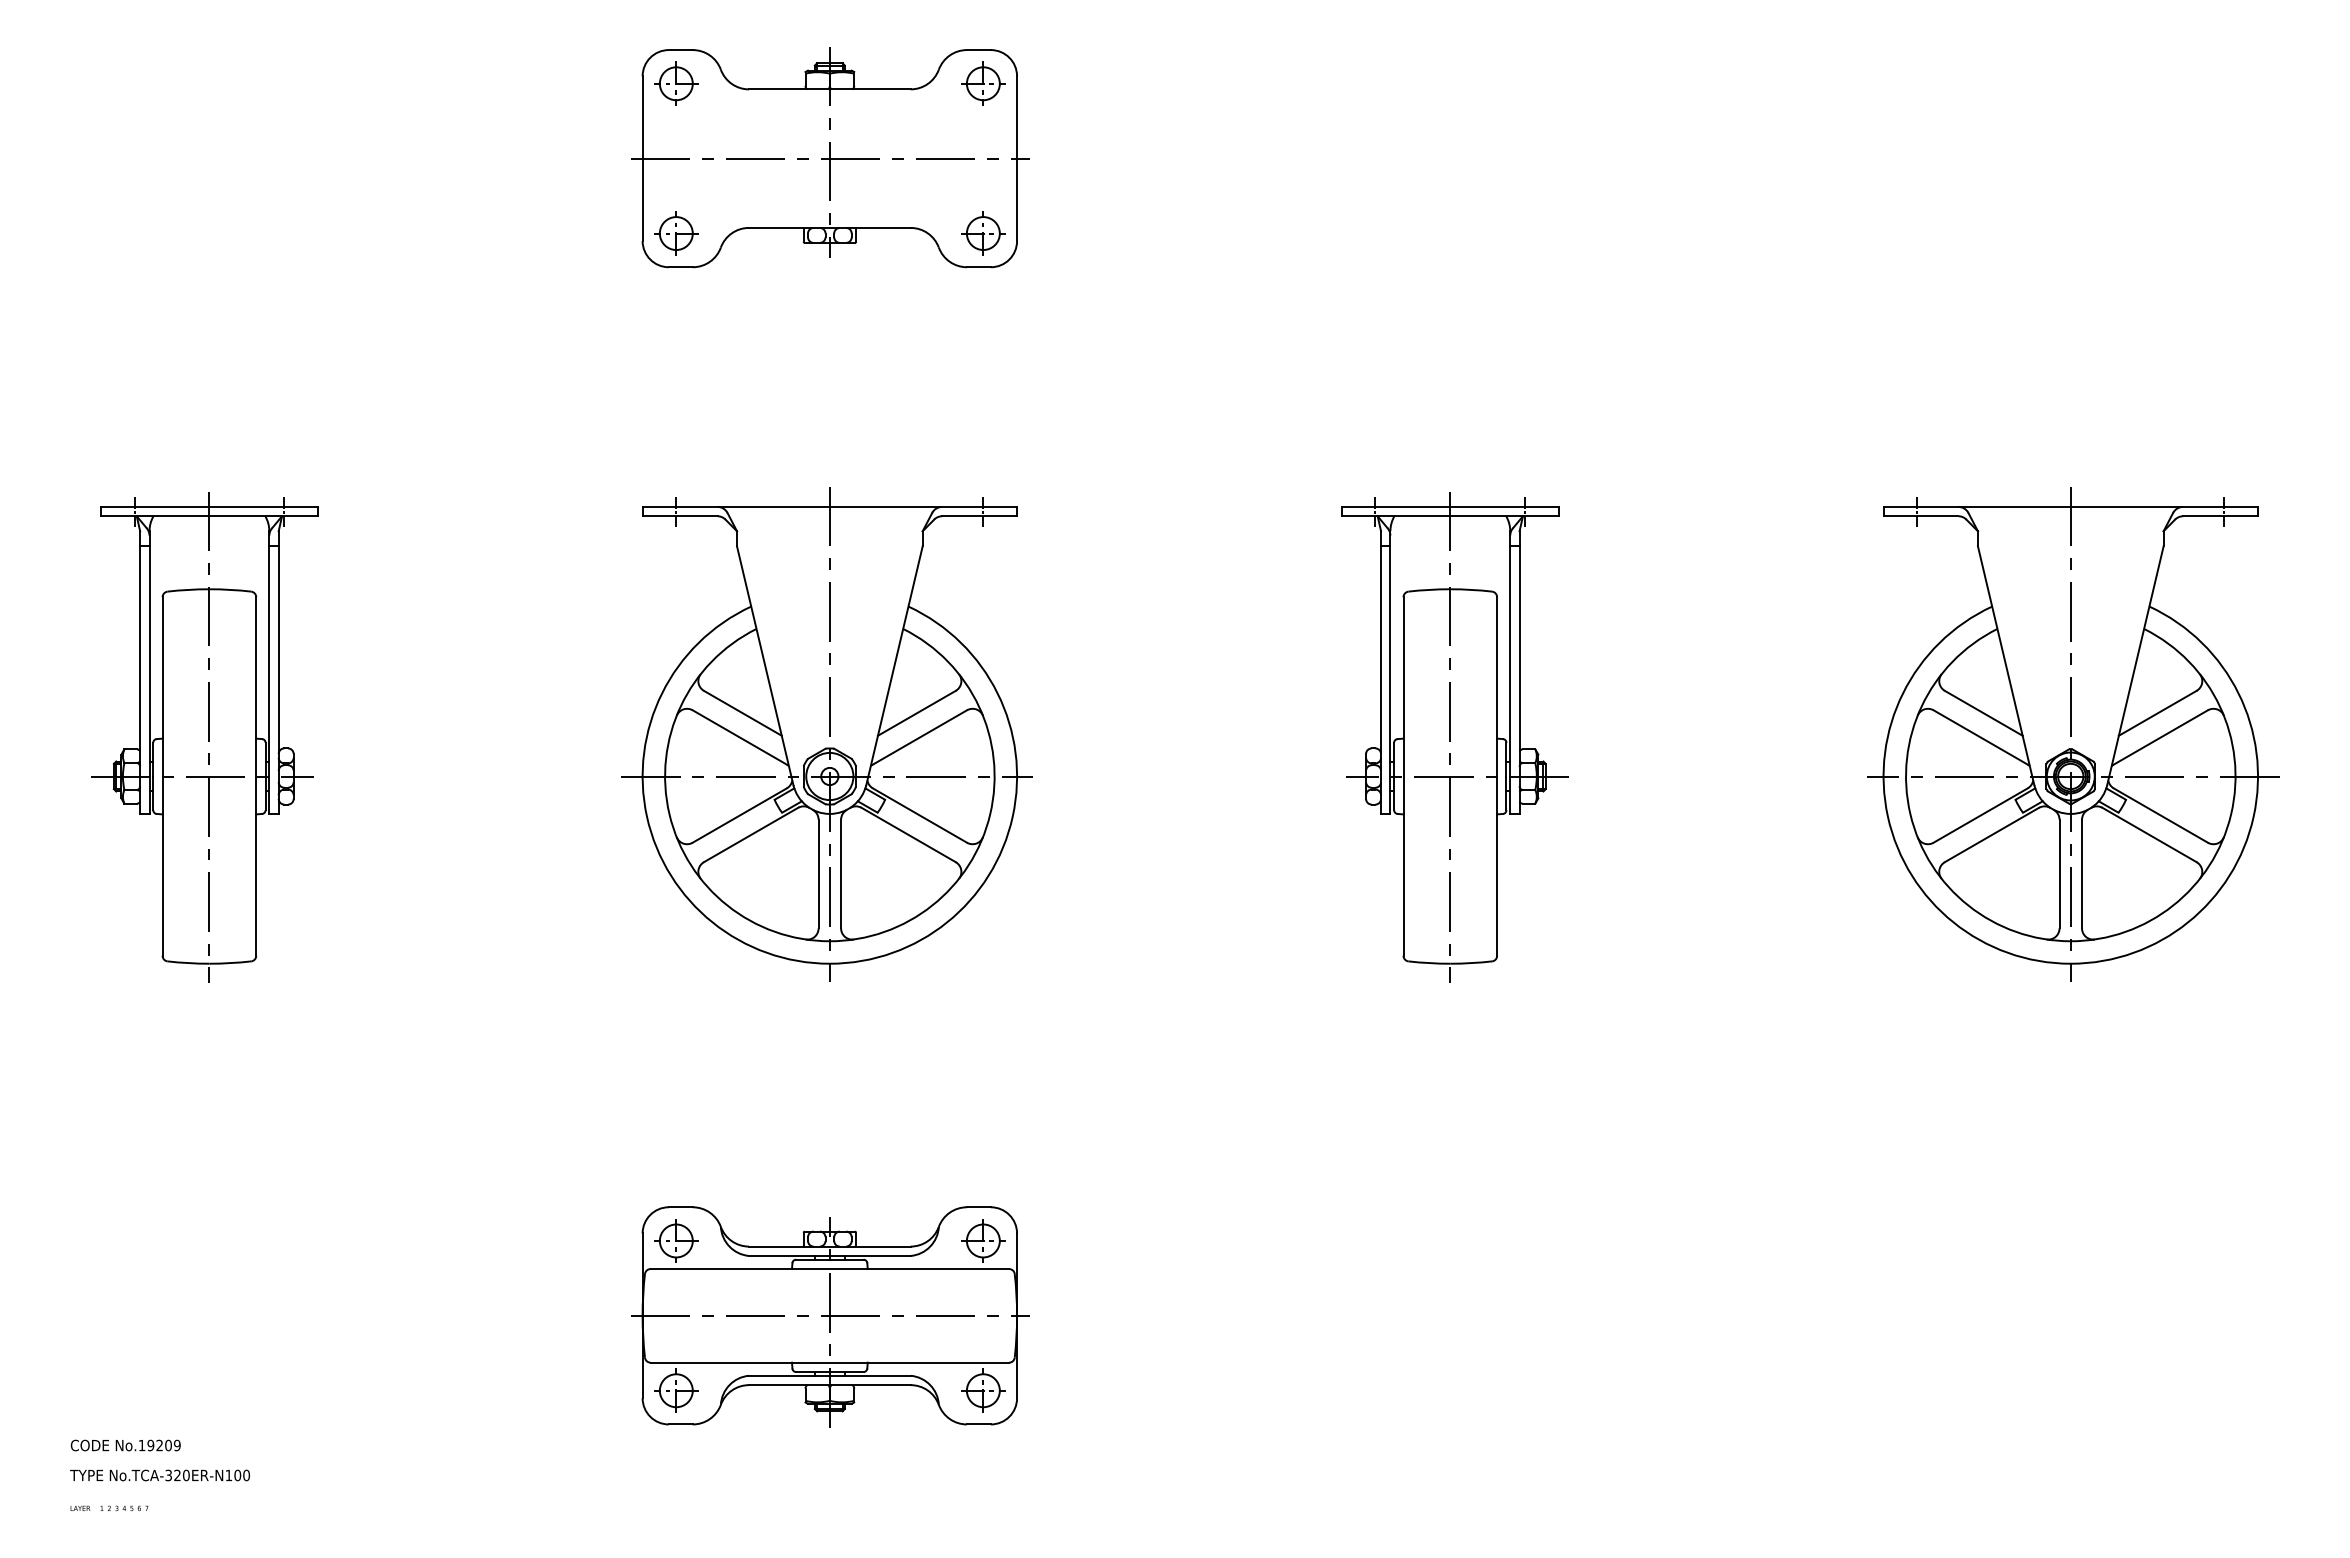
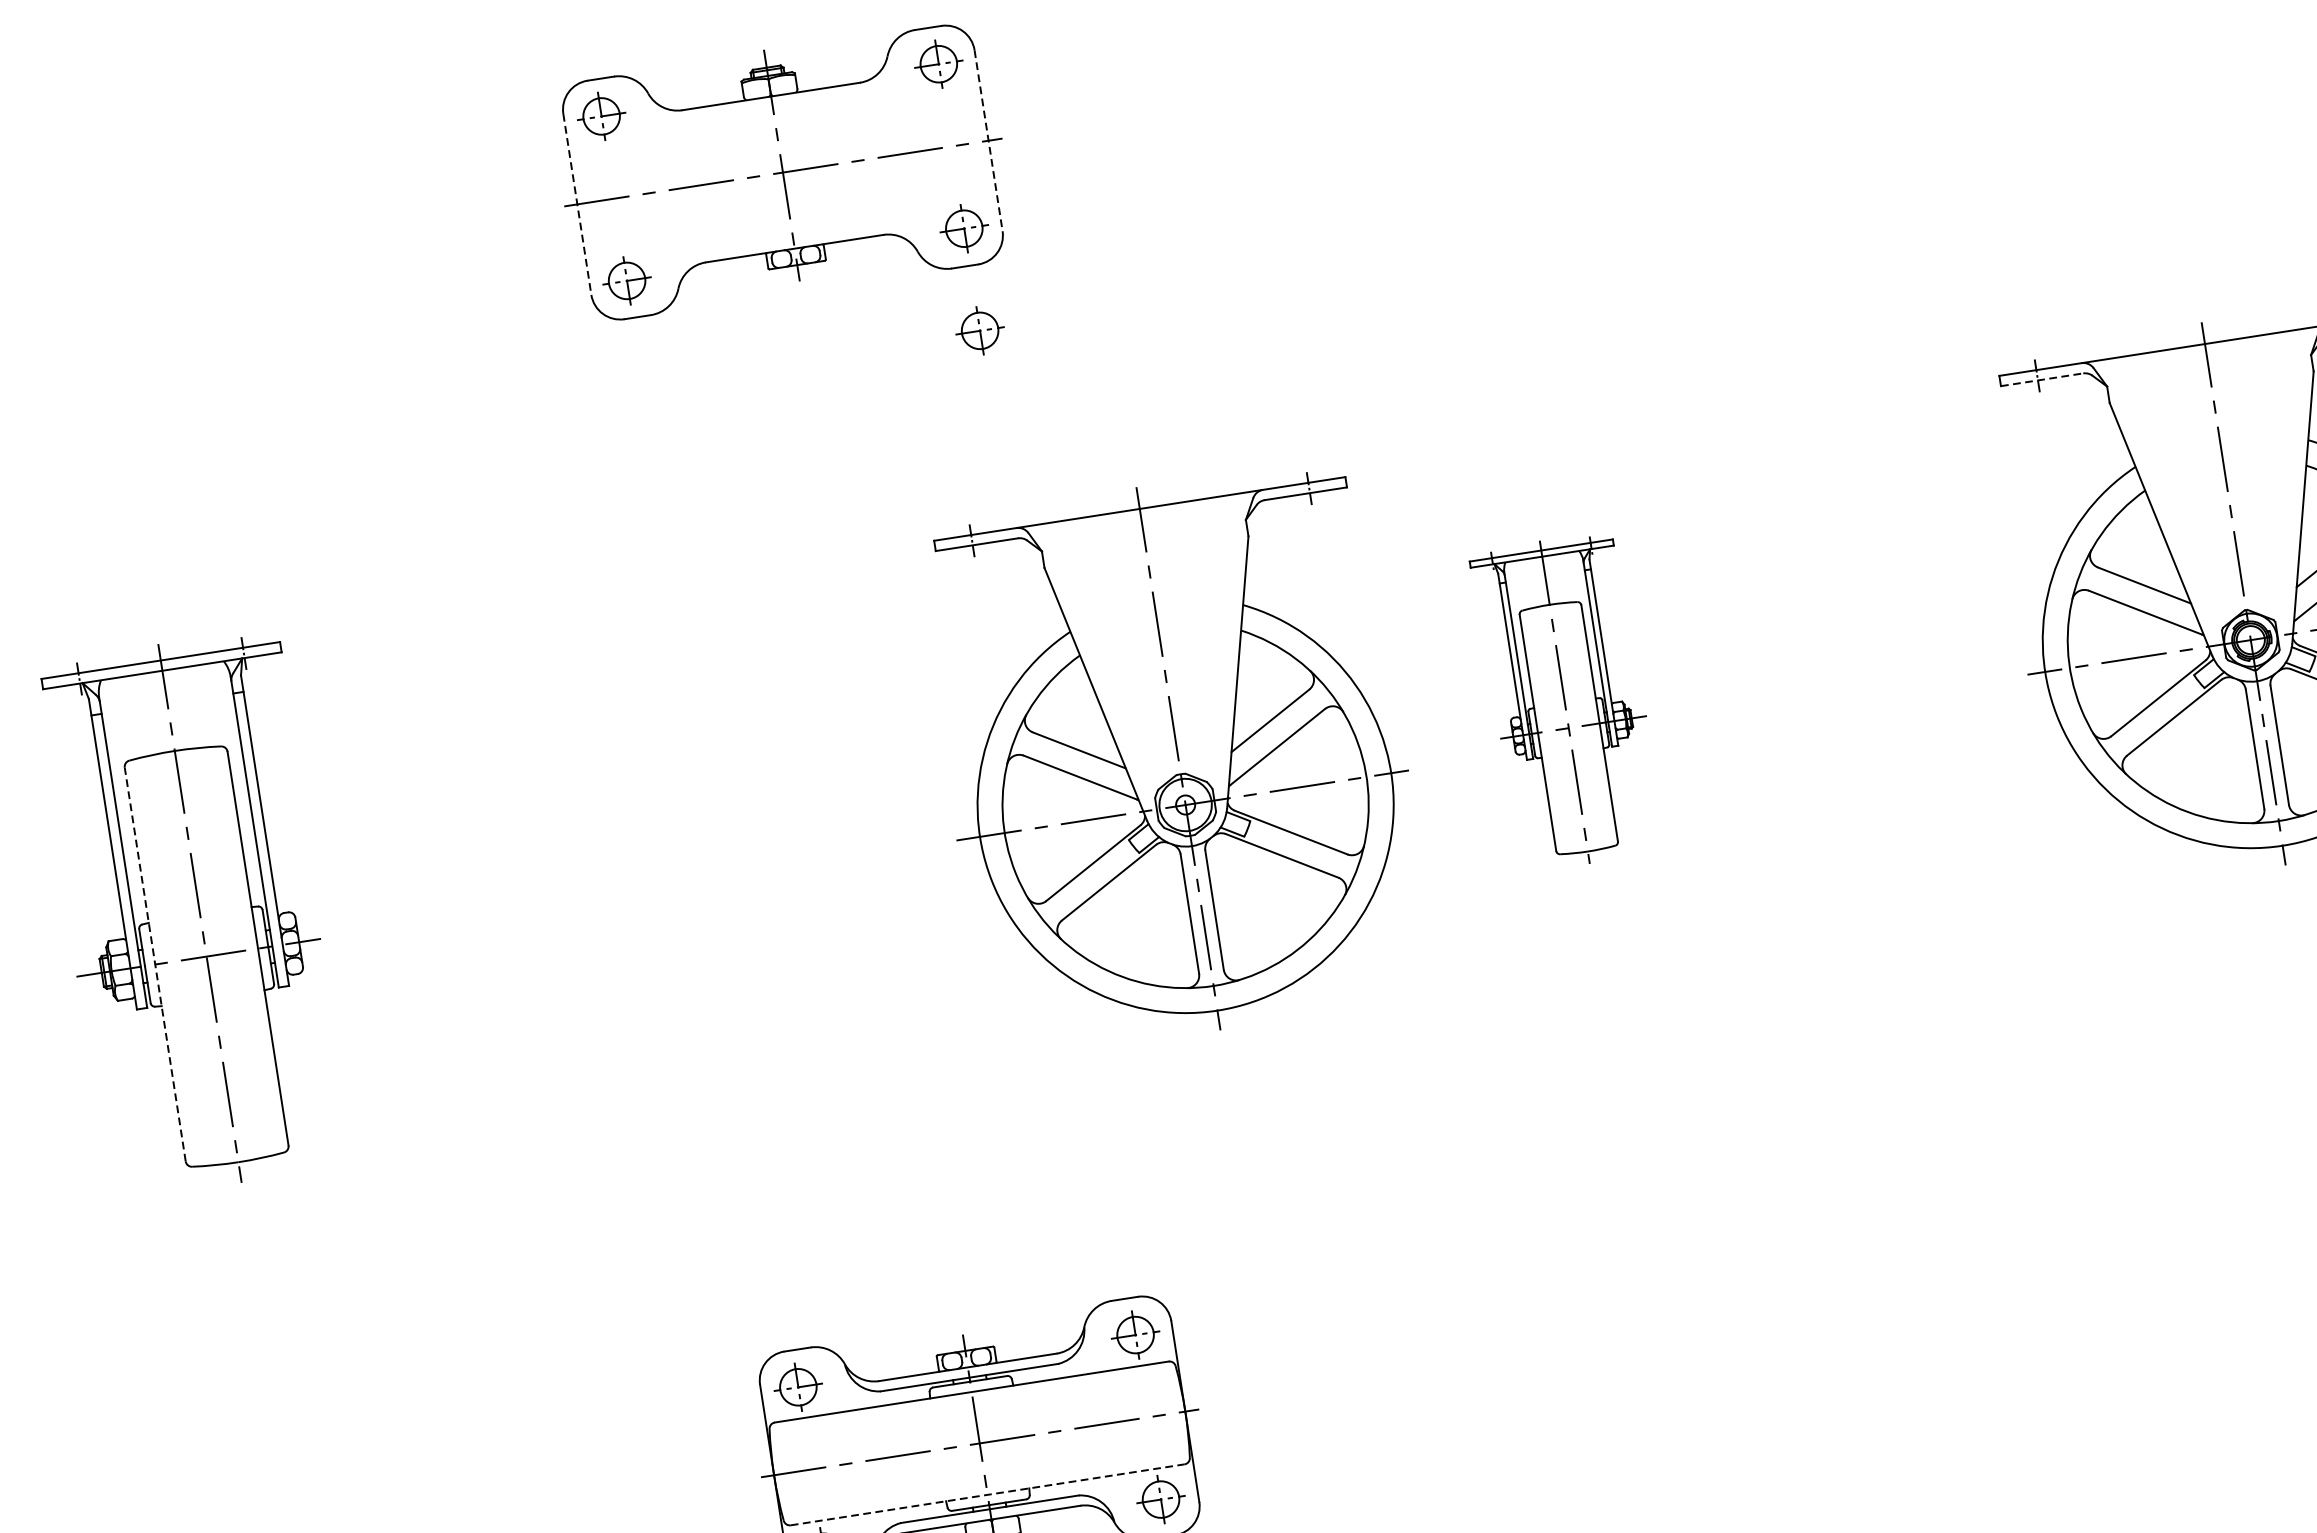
line: (642, 159) -> (577, 205), solid -> dashed
line: (1017, 159) -> (989, 141), solid -> dashed
part: (983, 326) -> (980, 330), added
line: (1921, 516) -> (2042, 379), solid -> dashed
part: (826, 734) -> (1174, 759), moved
part: (1454, 737) -> (1567, 702), size x0.6
line: (162, 776) -> (155, 964), solid -> dashed
line: (830, 1362) -> (988, 1494), solid -> dashed

